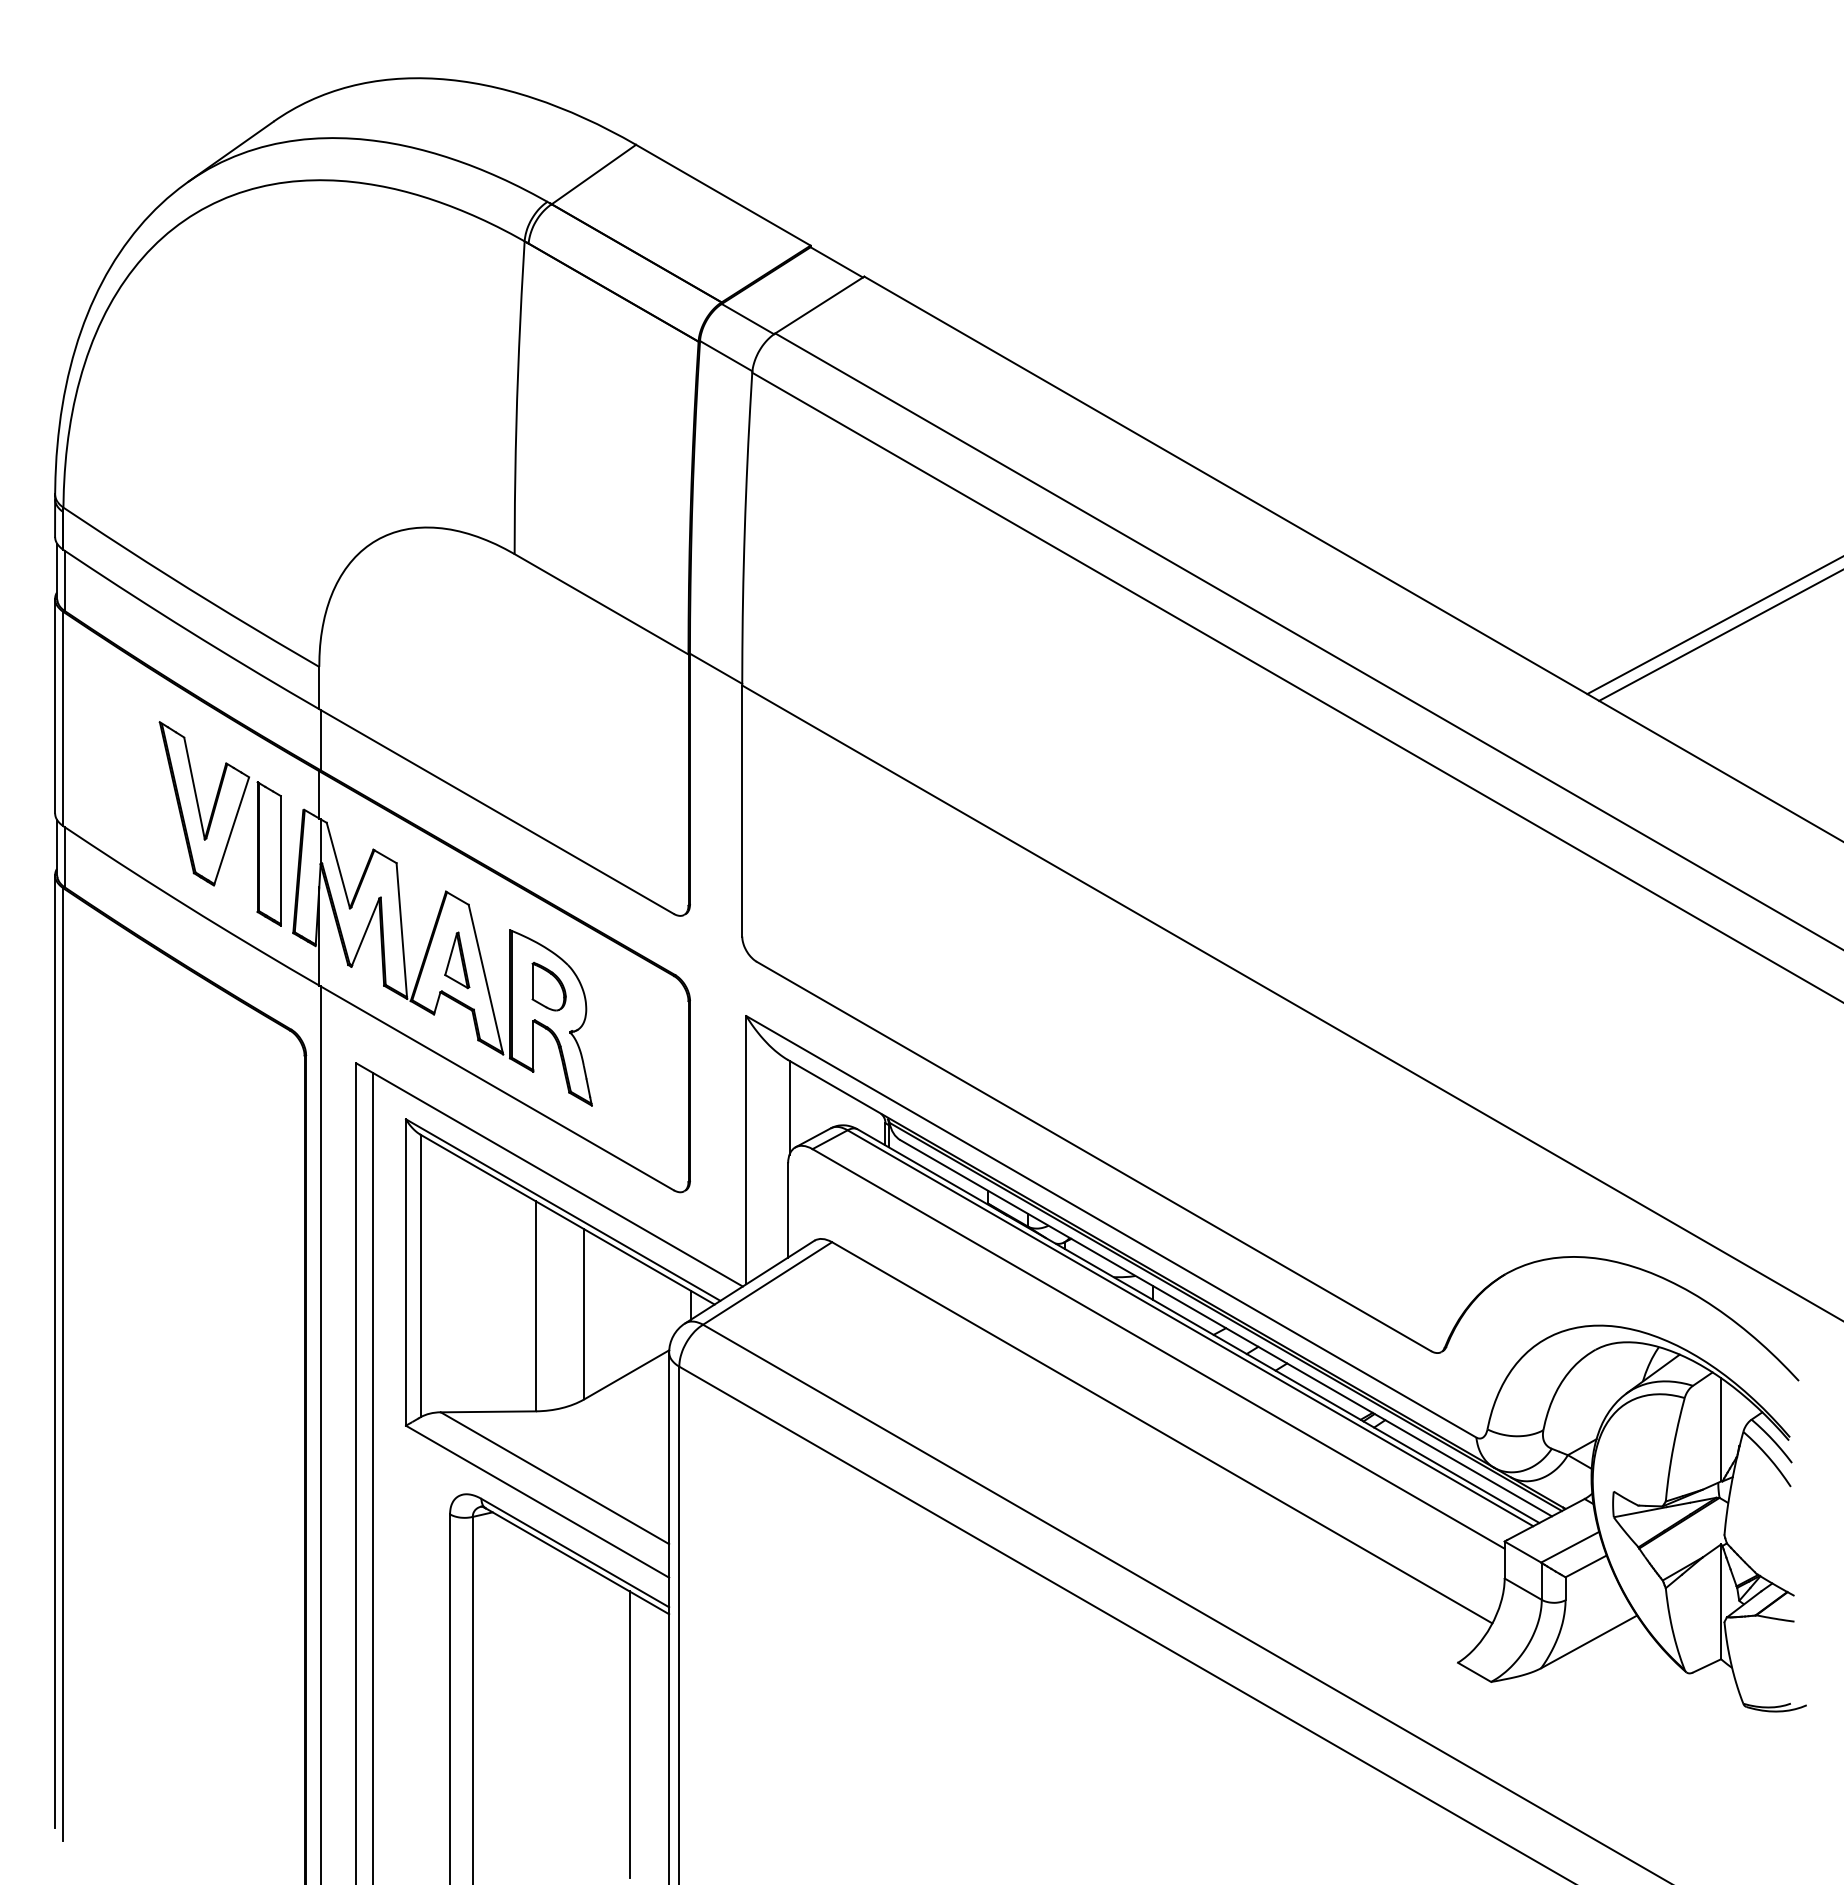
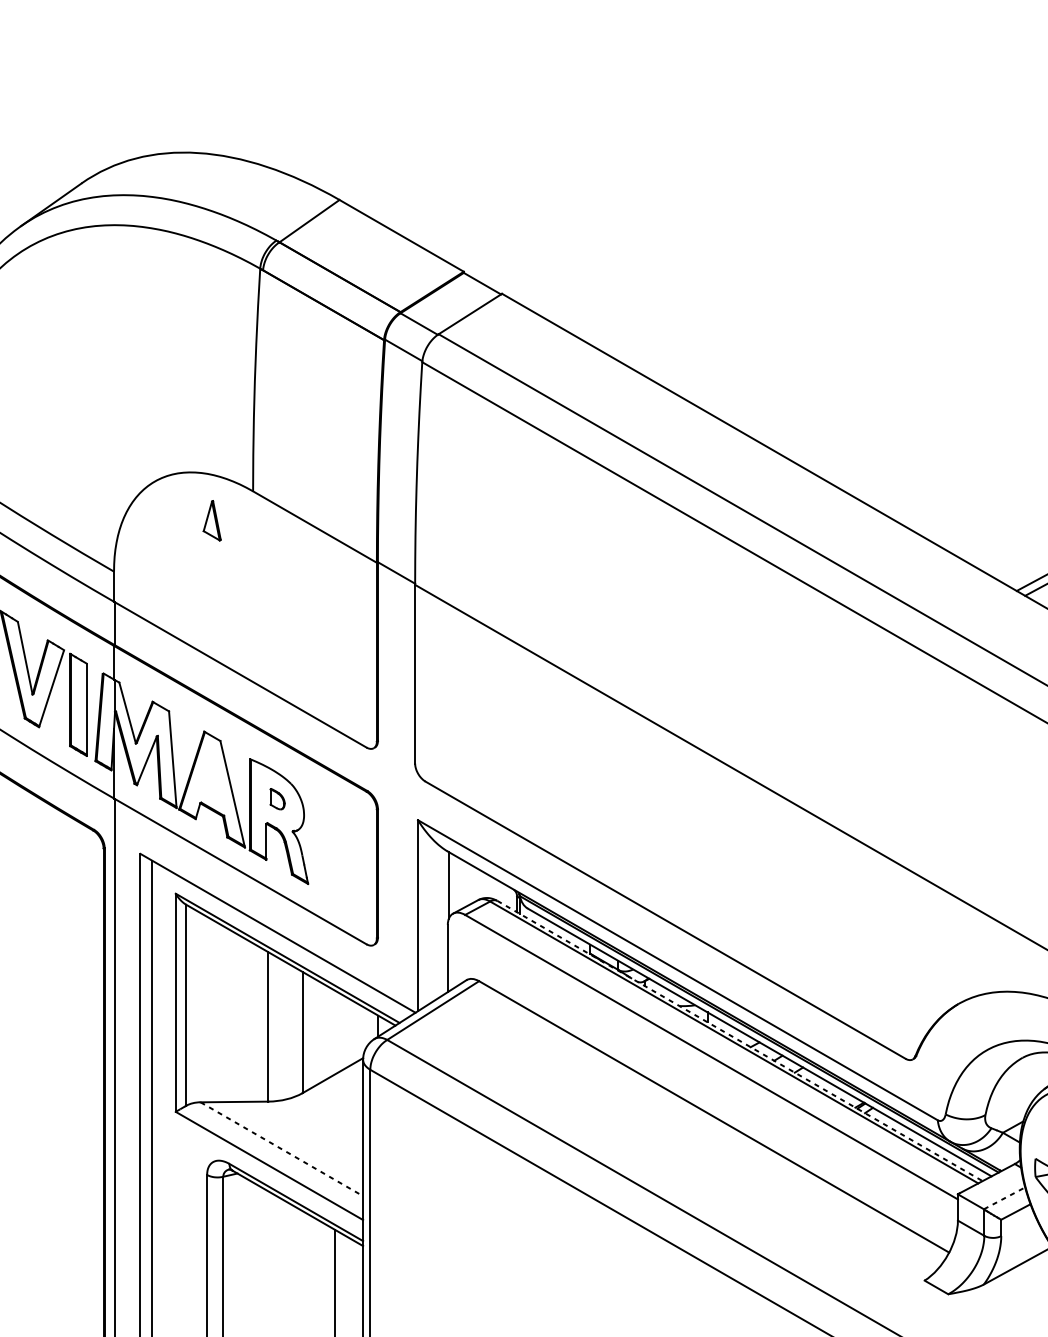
part: (457, 960) -> (212, 520), moved
part: (548, 986) -> (277, 799), size x0.6
line: (1198, 1326) -> (739, 1041), solid -> dashed
line: (555, 1478) -> (282, 1149), solid -> dashed
line: (1570, 1547) -> (1004, 1198), solid -> dashed

